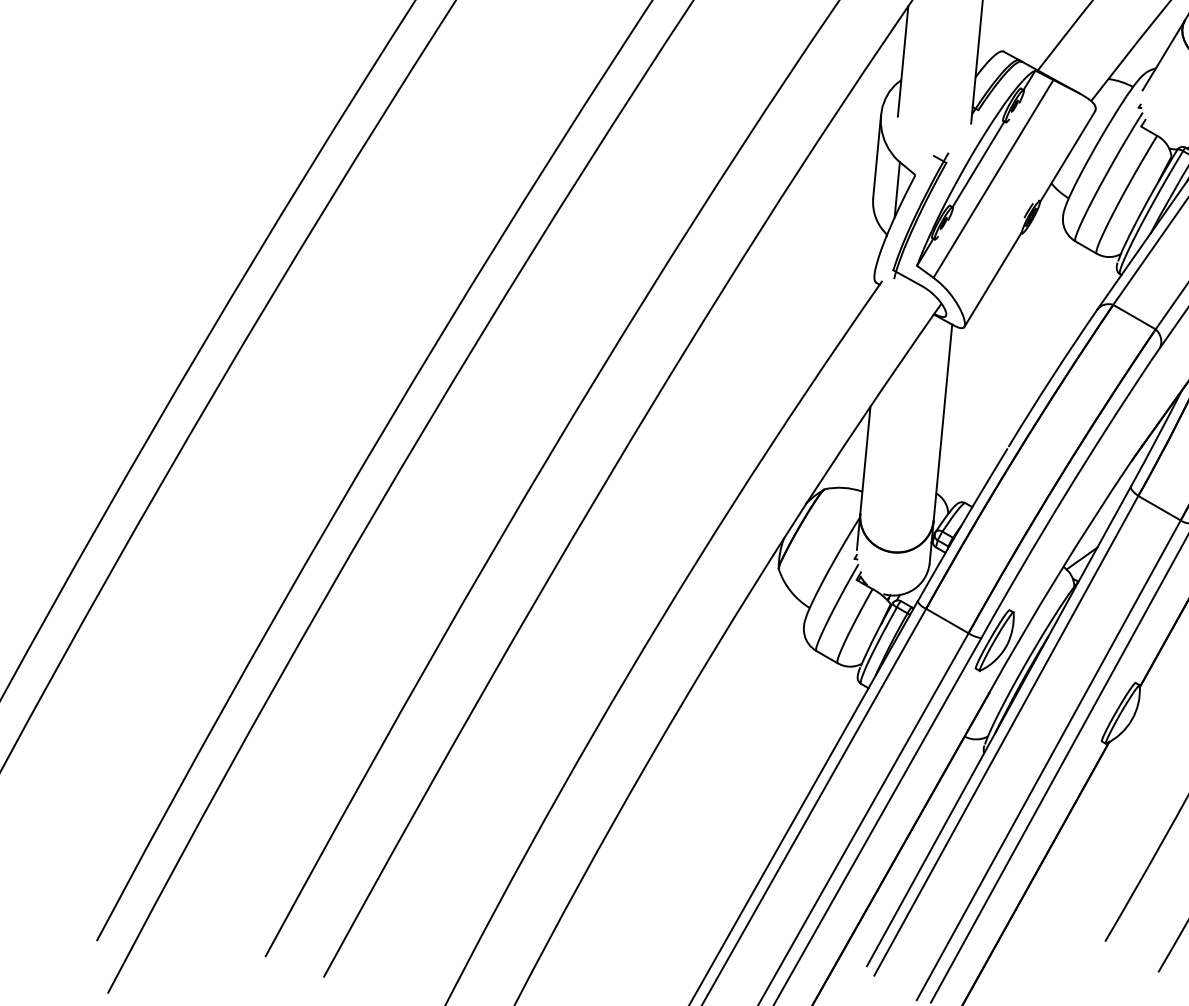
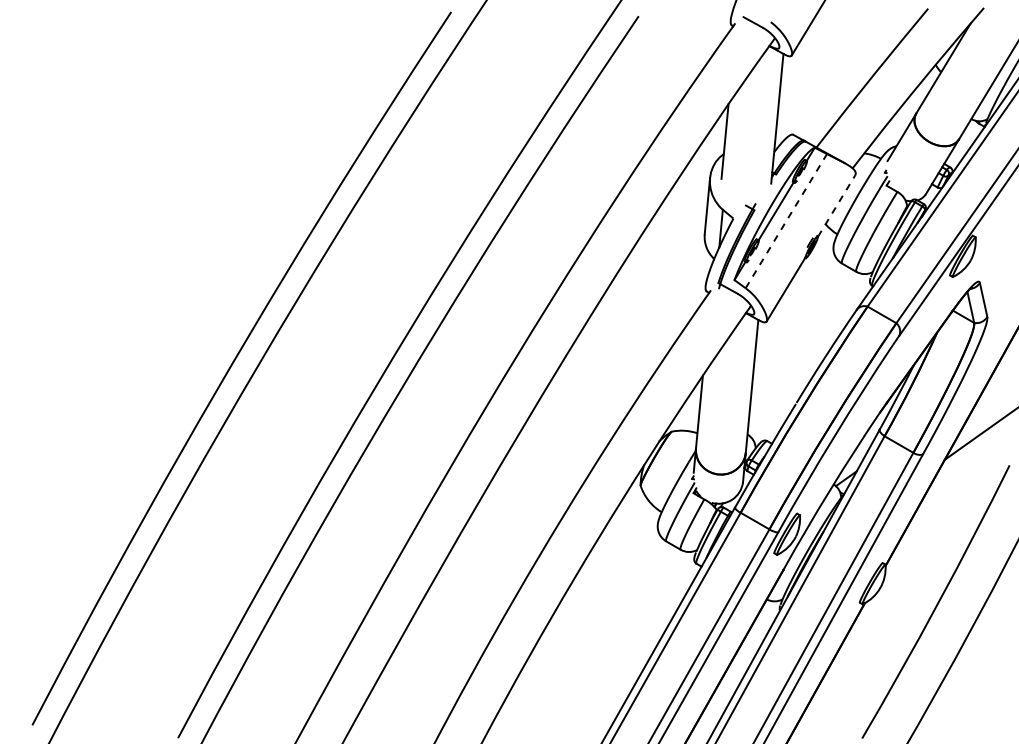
line: (1067, 155) -> (836, 205), solid -> dashed
line: (993, 177) -> (786, 220), solid -> dashed

